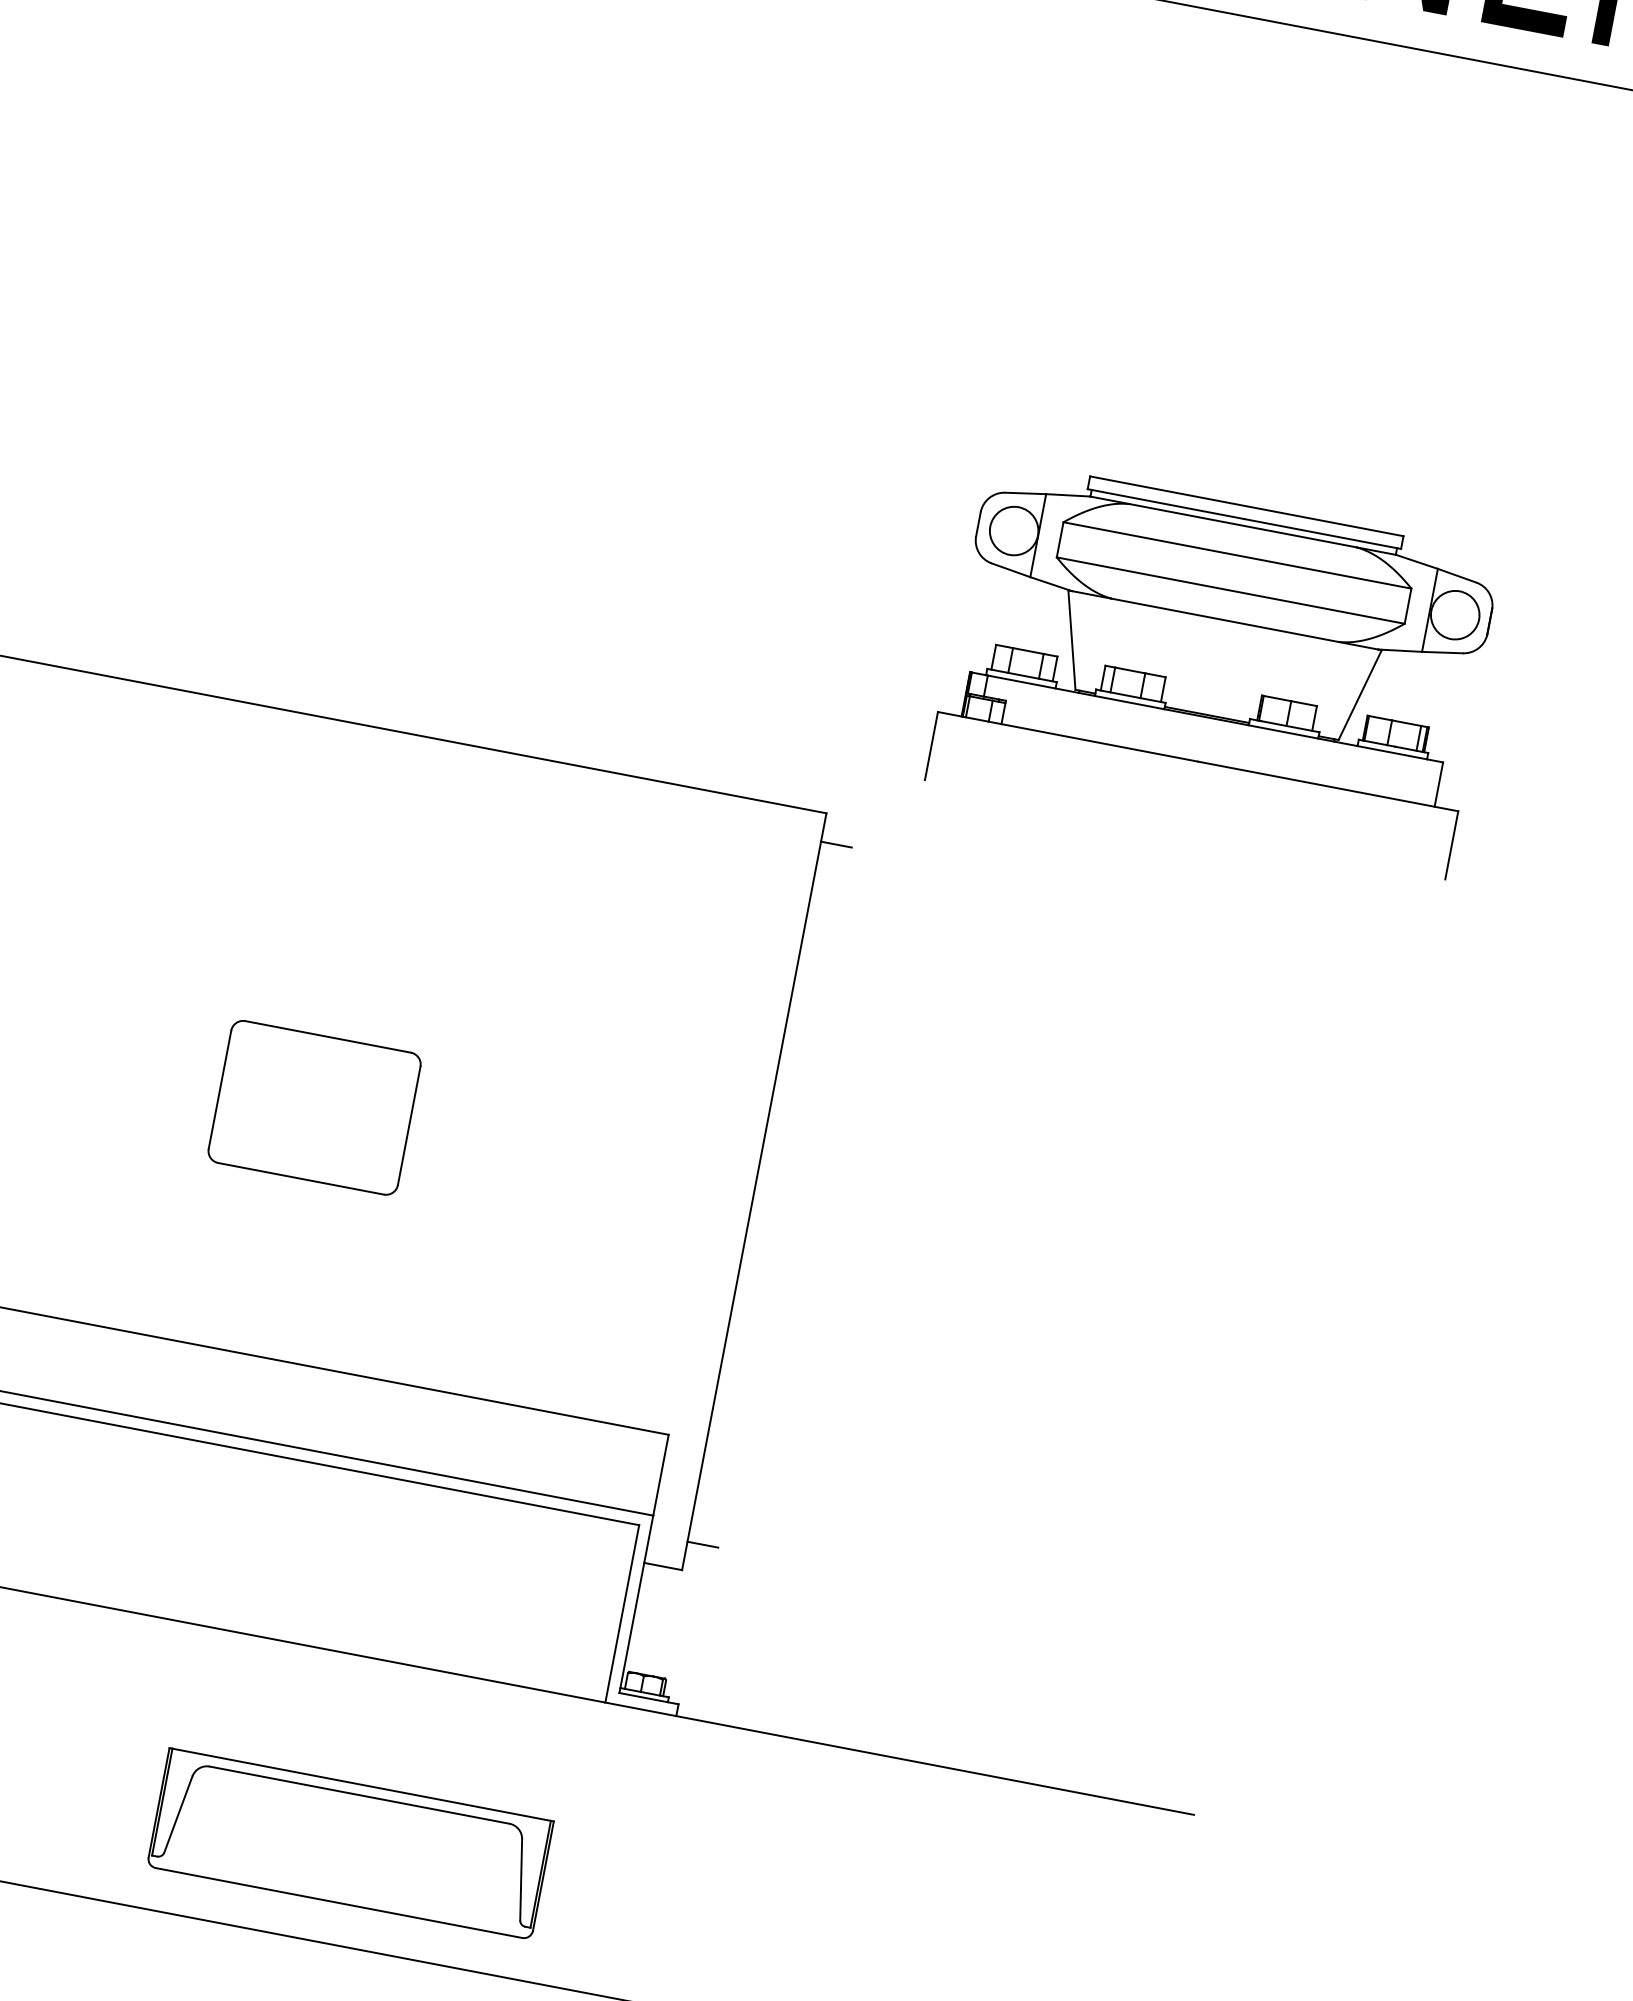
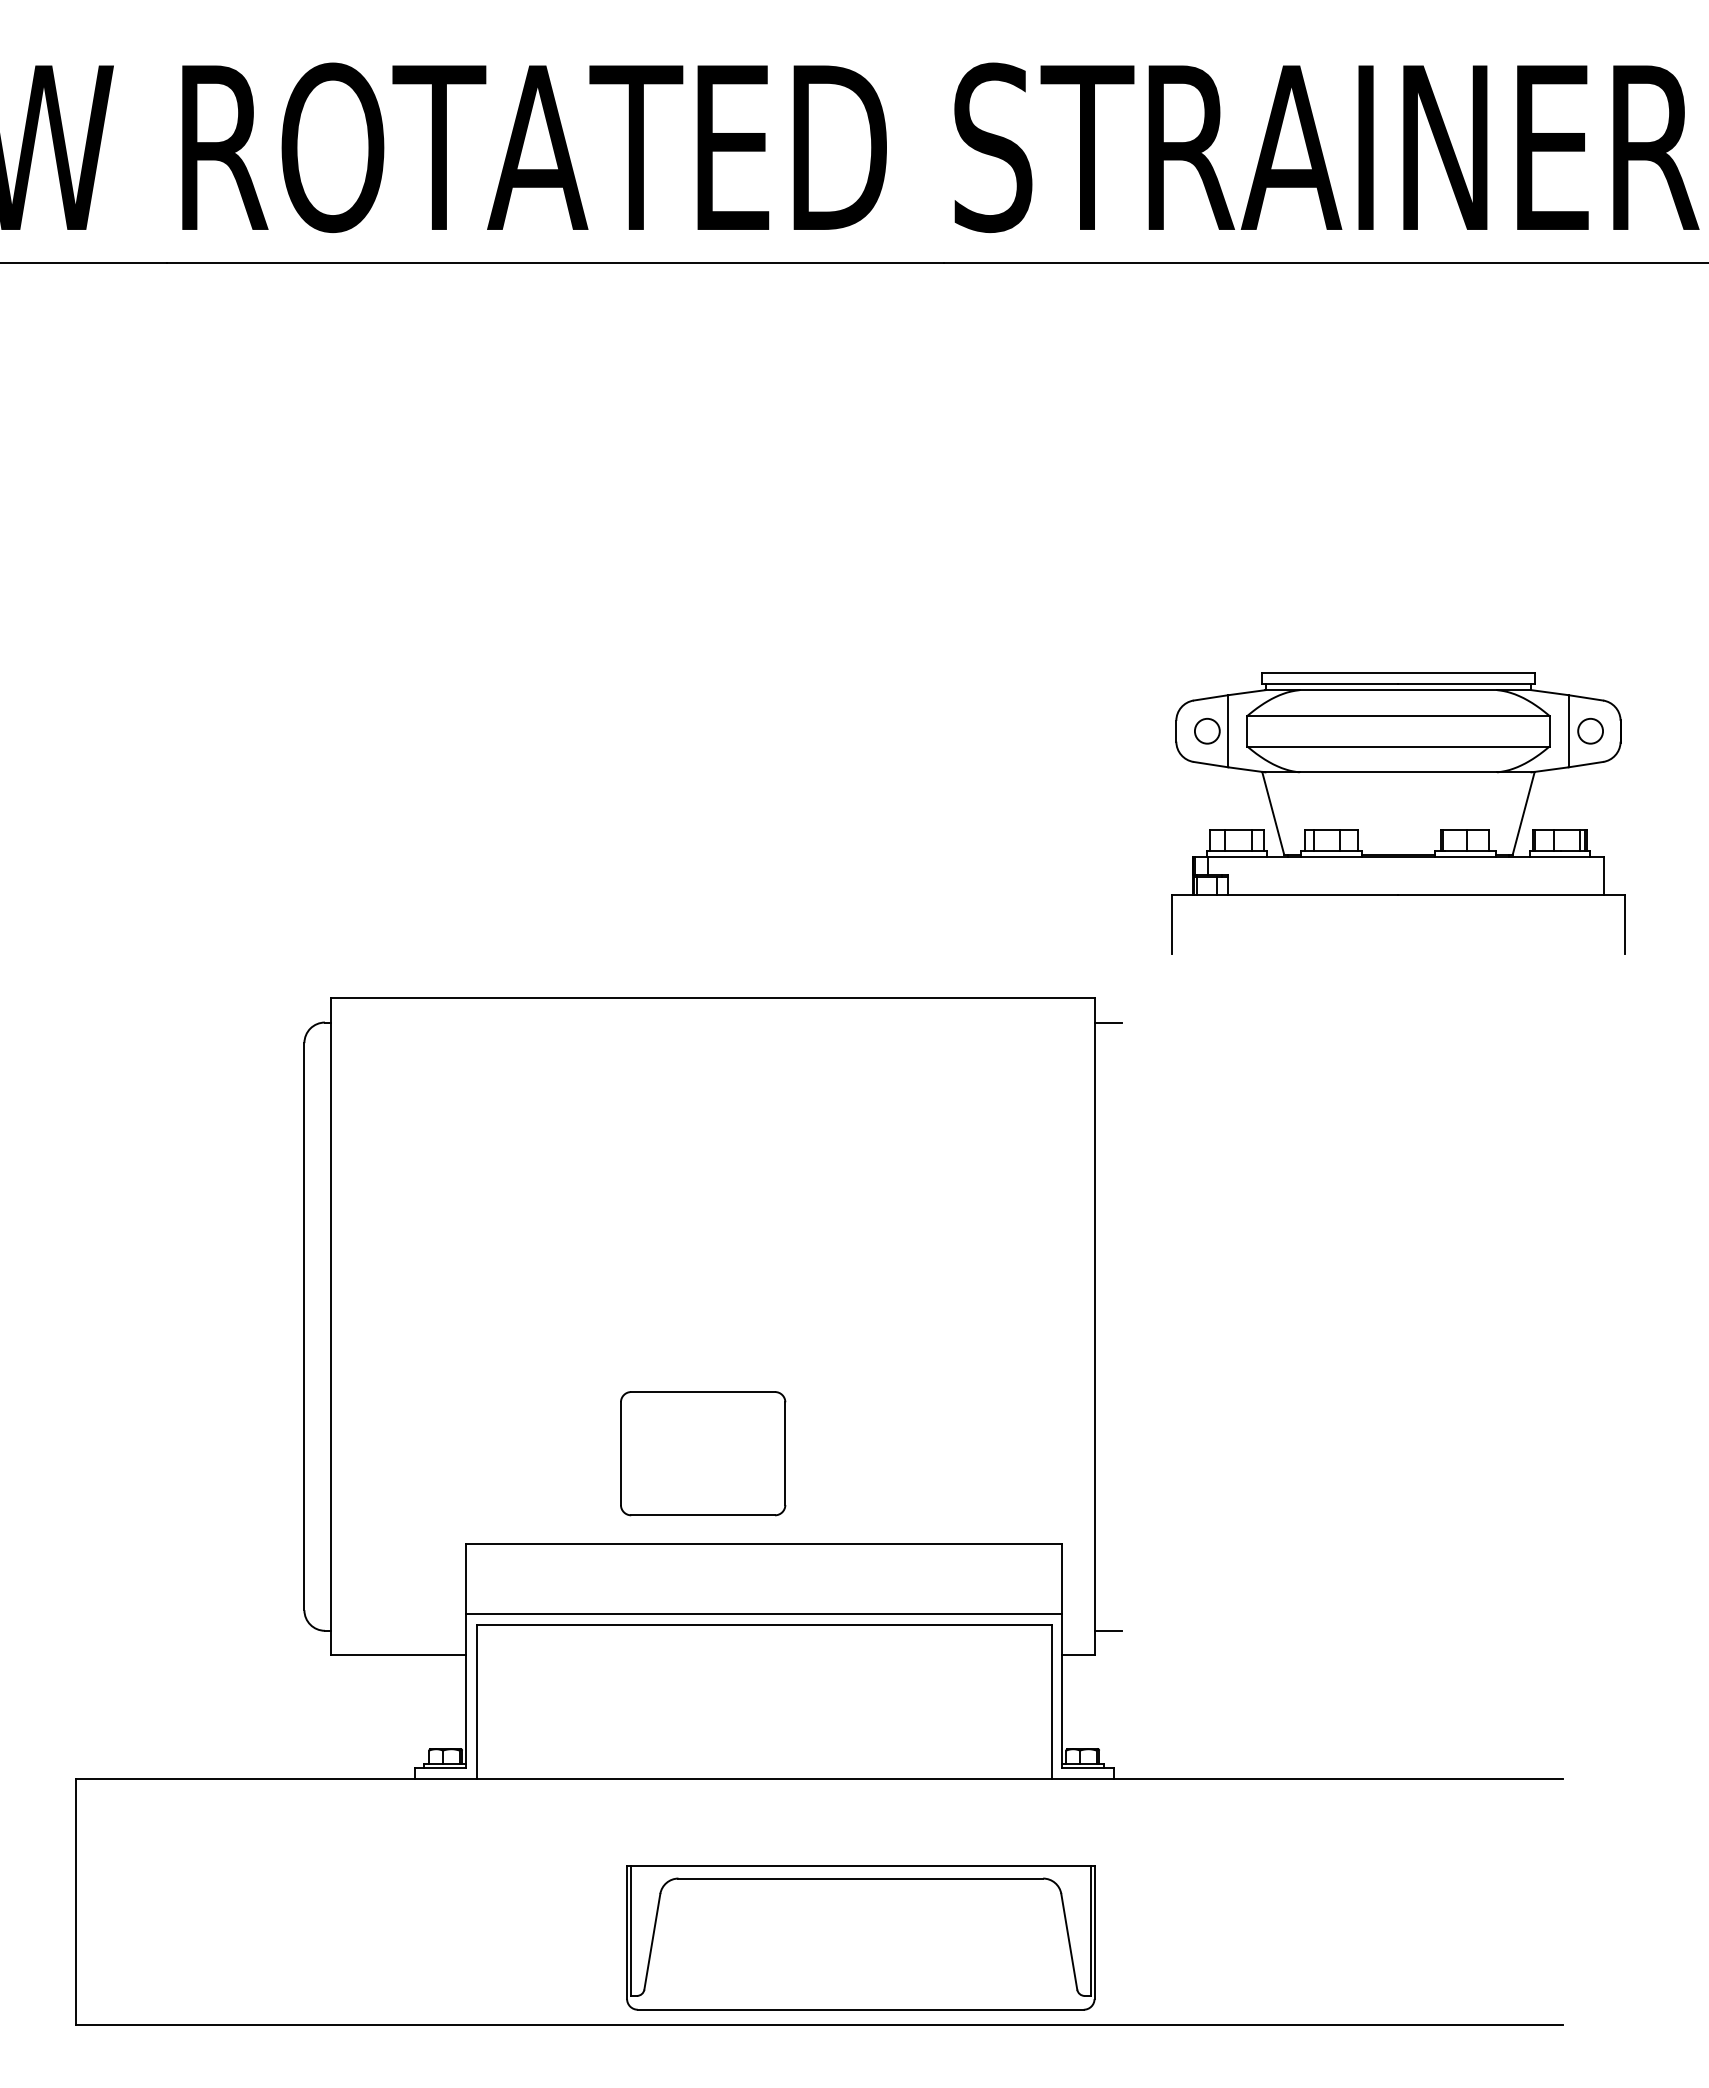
circle: (1014, 530) -> (1207, 730), size x0.6
circle: (1455, 614) -> (1590, 730), size x0.6
part: (315, 1107) -> (703, 1453), moved
part: (349, 1844) -> (860, 1938), size x1.4

